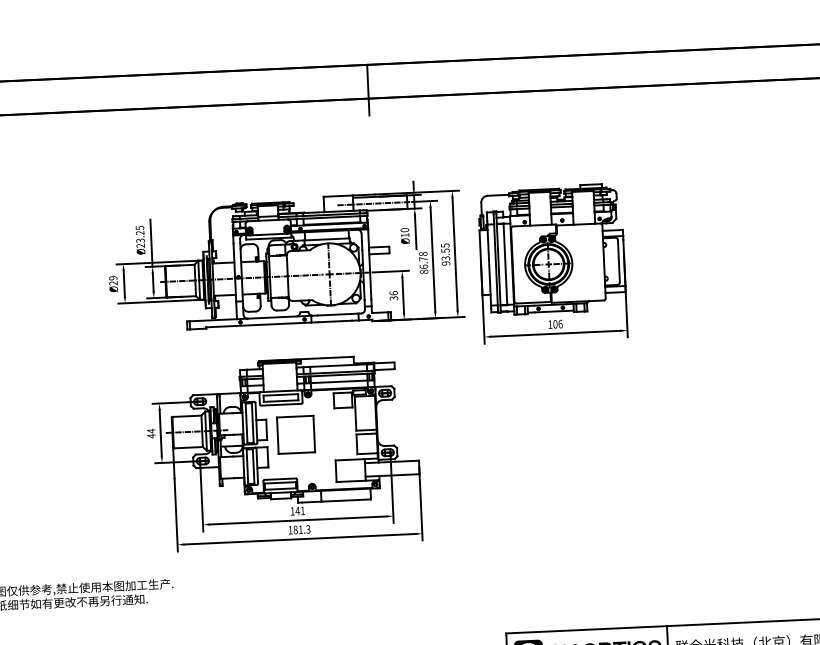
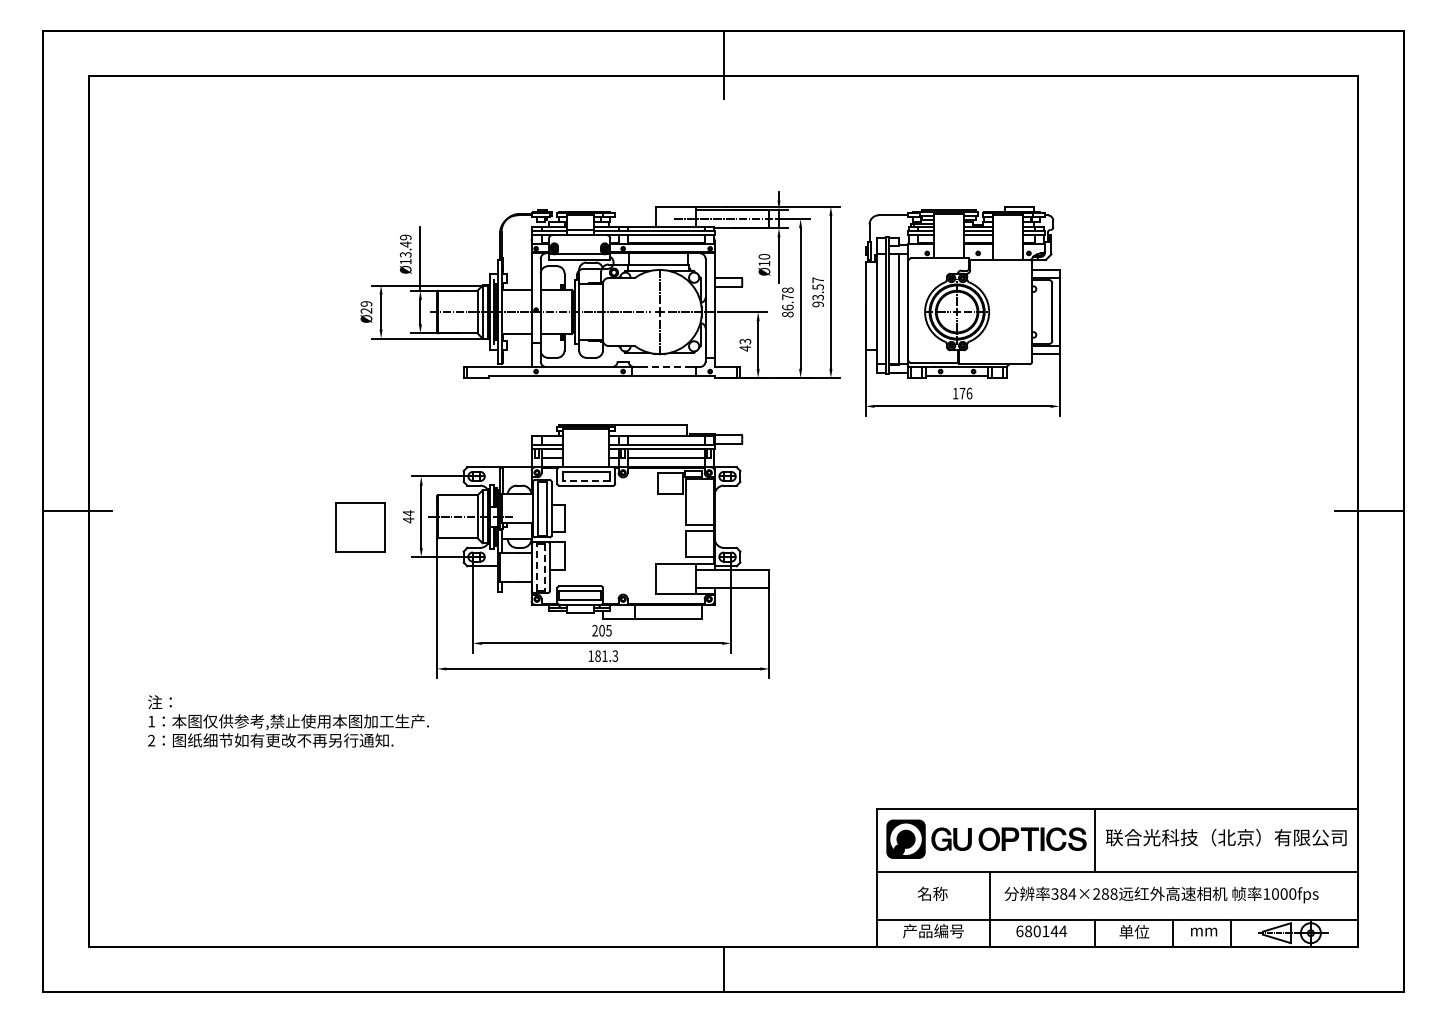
text: (140, 236) -> (405, 249), Ø23.25 -> Ø13.49
text: (445, 245) -> (818, 280), 93.55 -> 93.57
text: (393, 295) -> (745, 344), 36 -> 43
line: (334, 315) -> (664, 367), solid -> dashed
text: (555, 324) -> (962, 393), 106 -> 176
line: (280, 400) -> (585, 480), solid -> dashed
part: (296, 434) -> (360, 527), moved
line: (247, 466) -> (536, 567), solid -> dashed
line: (254, 467) -> (545, 568), solid -> dashed
text: (297, 510) -> (601, 630), 141 -> 205

